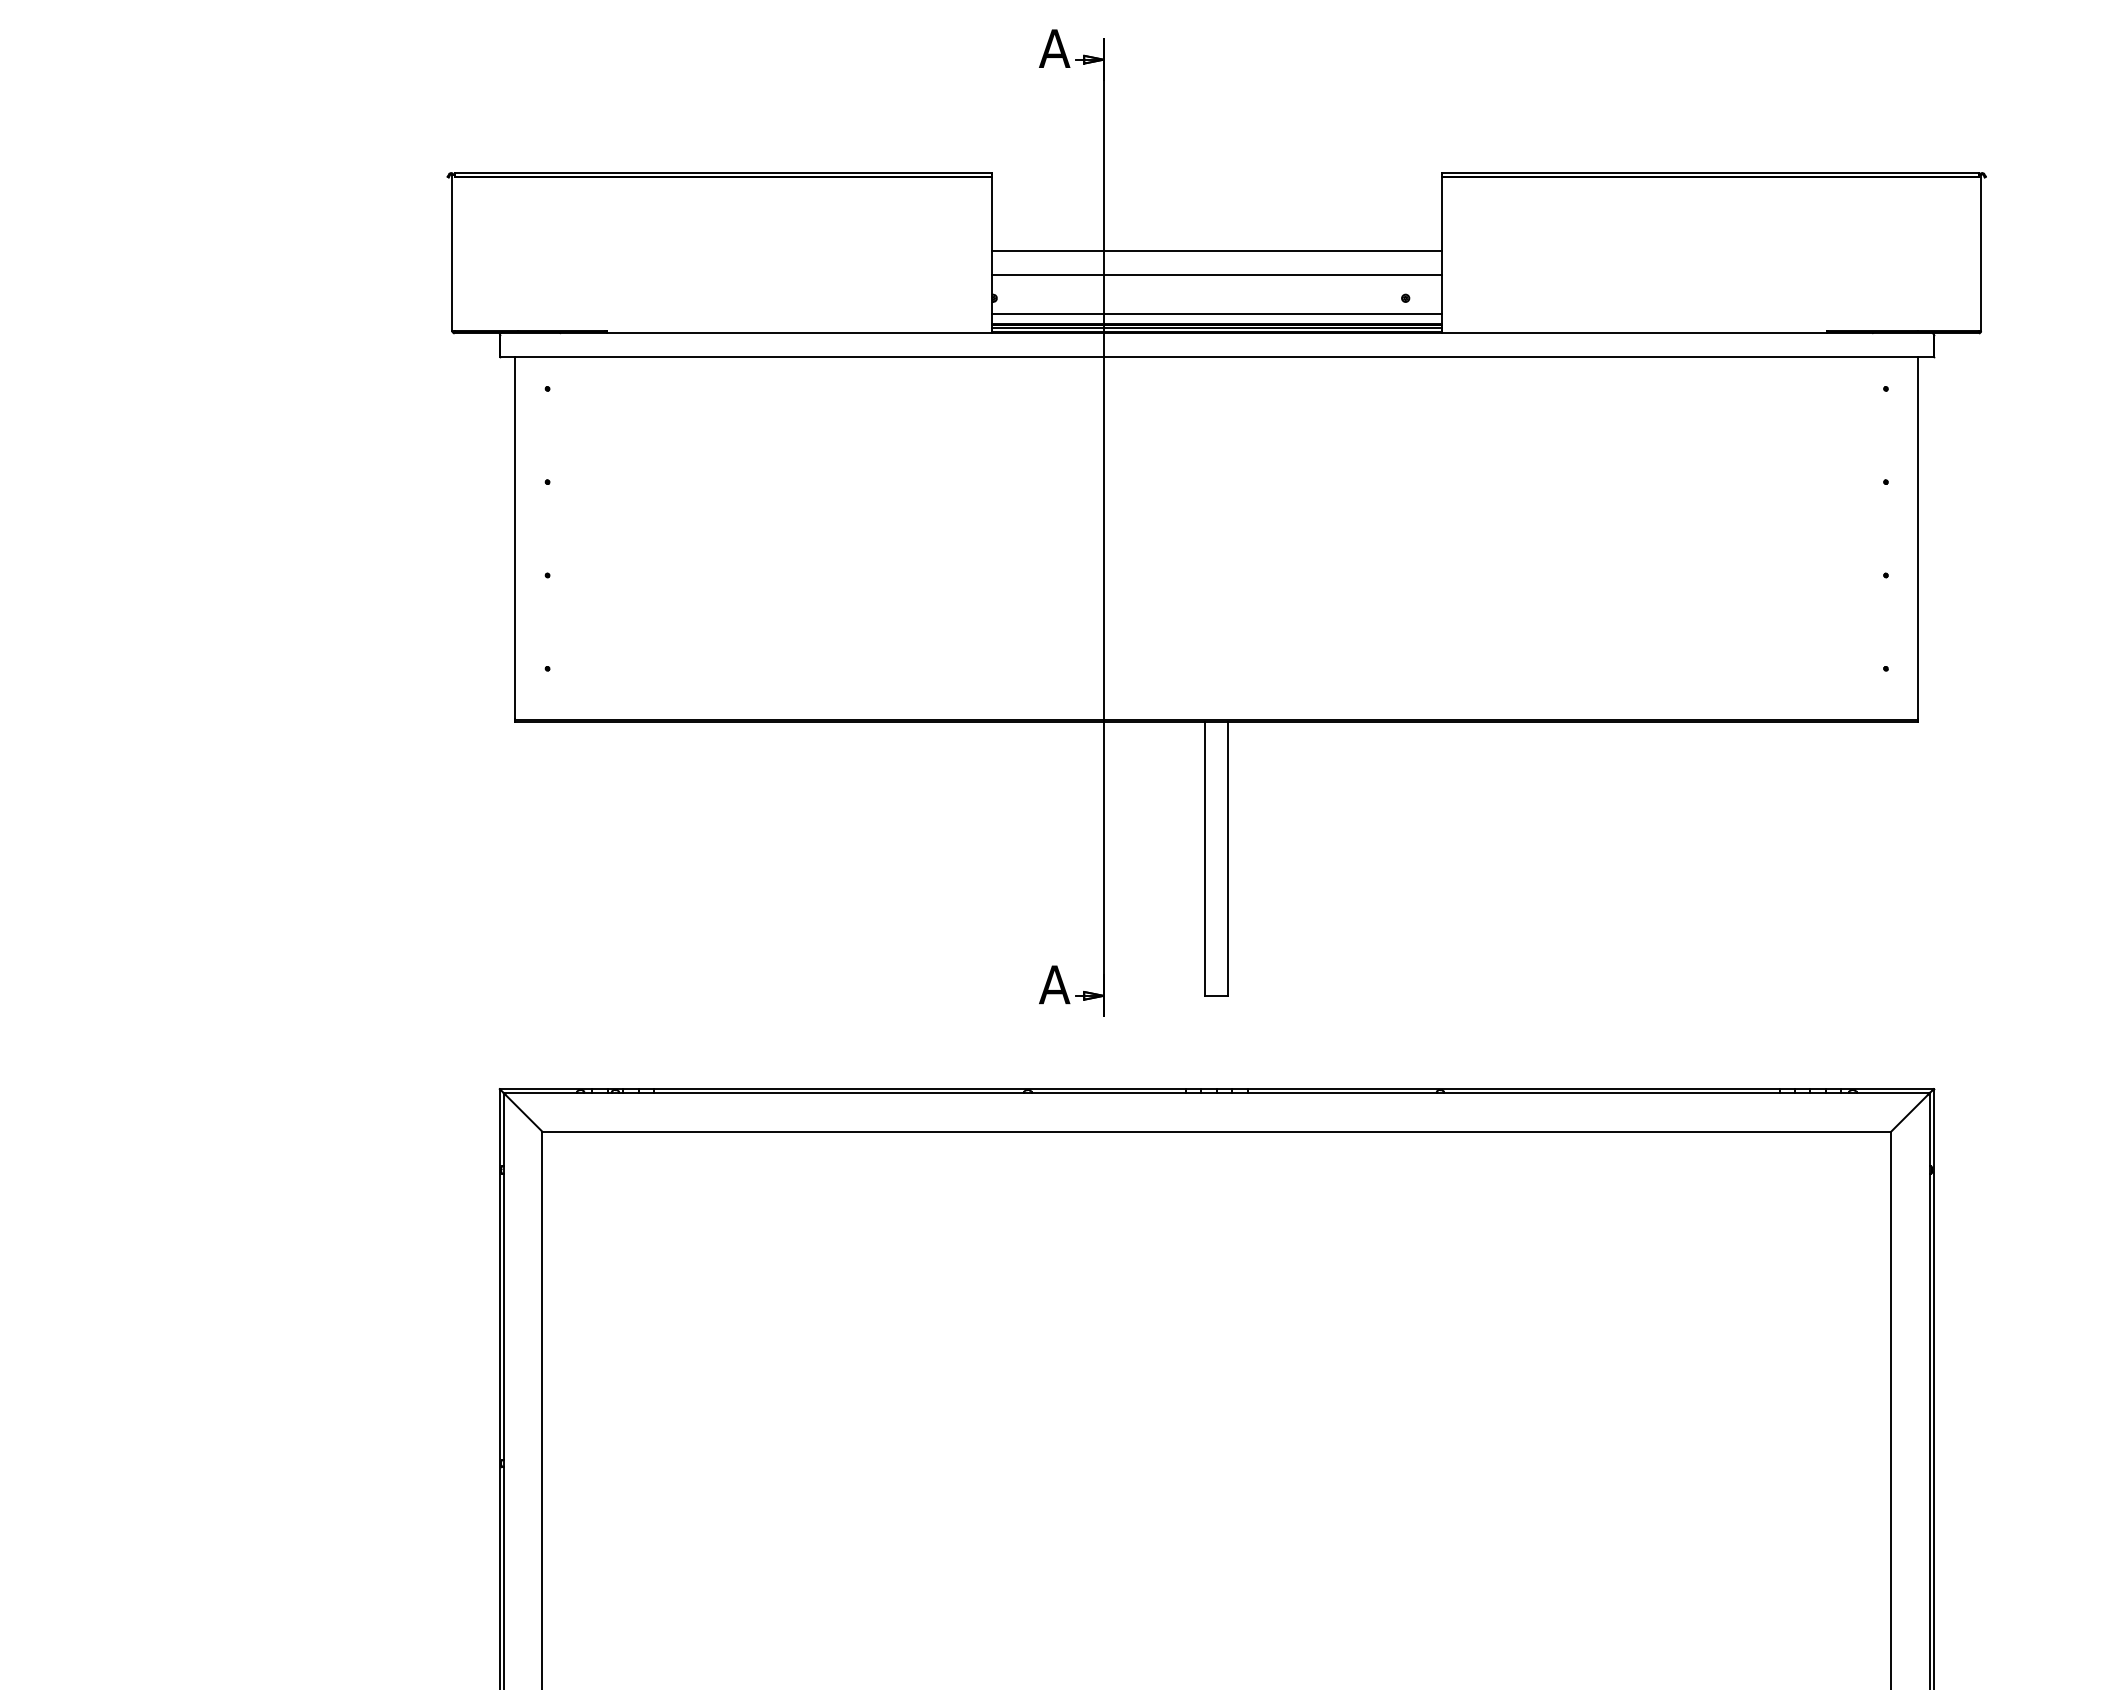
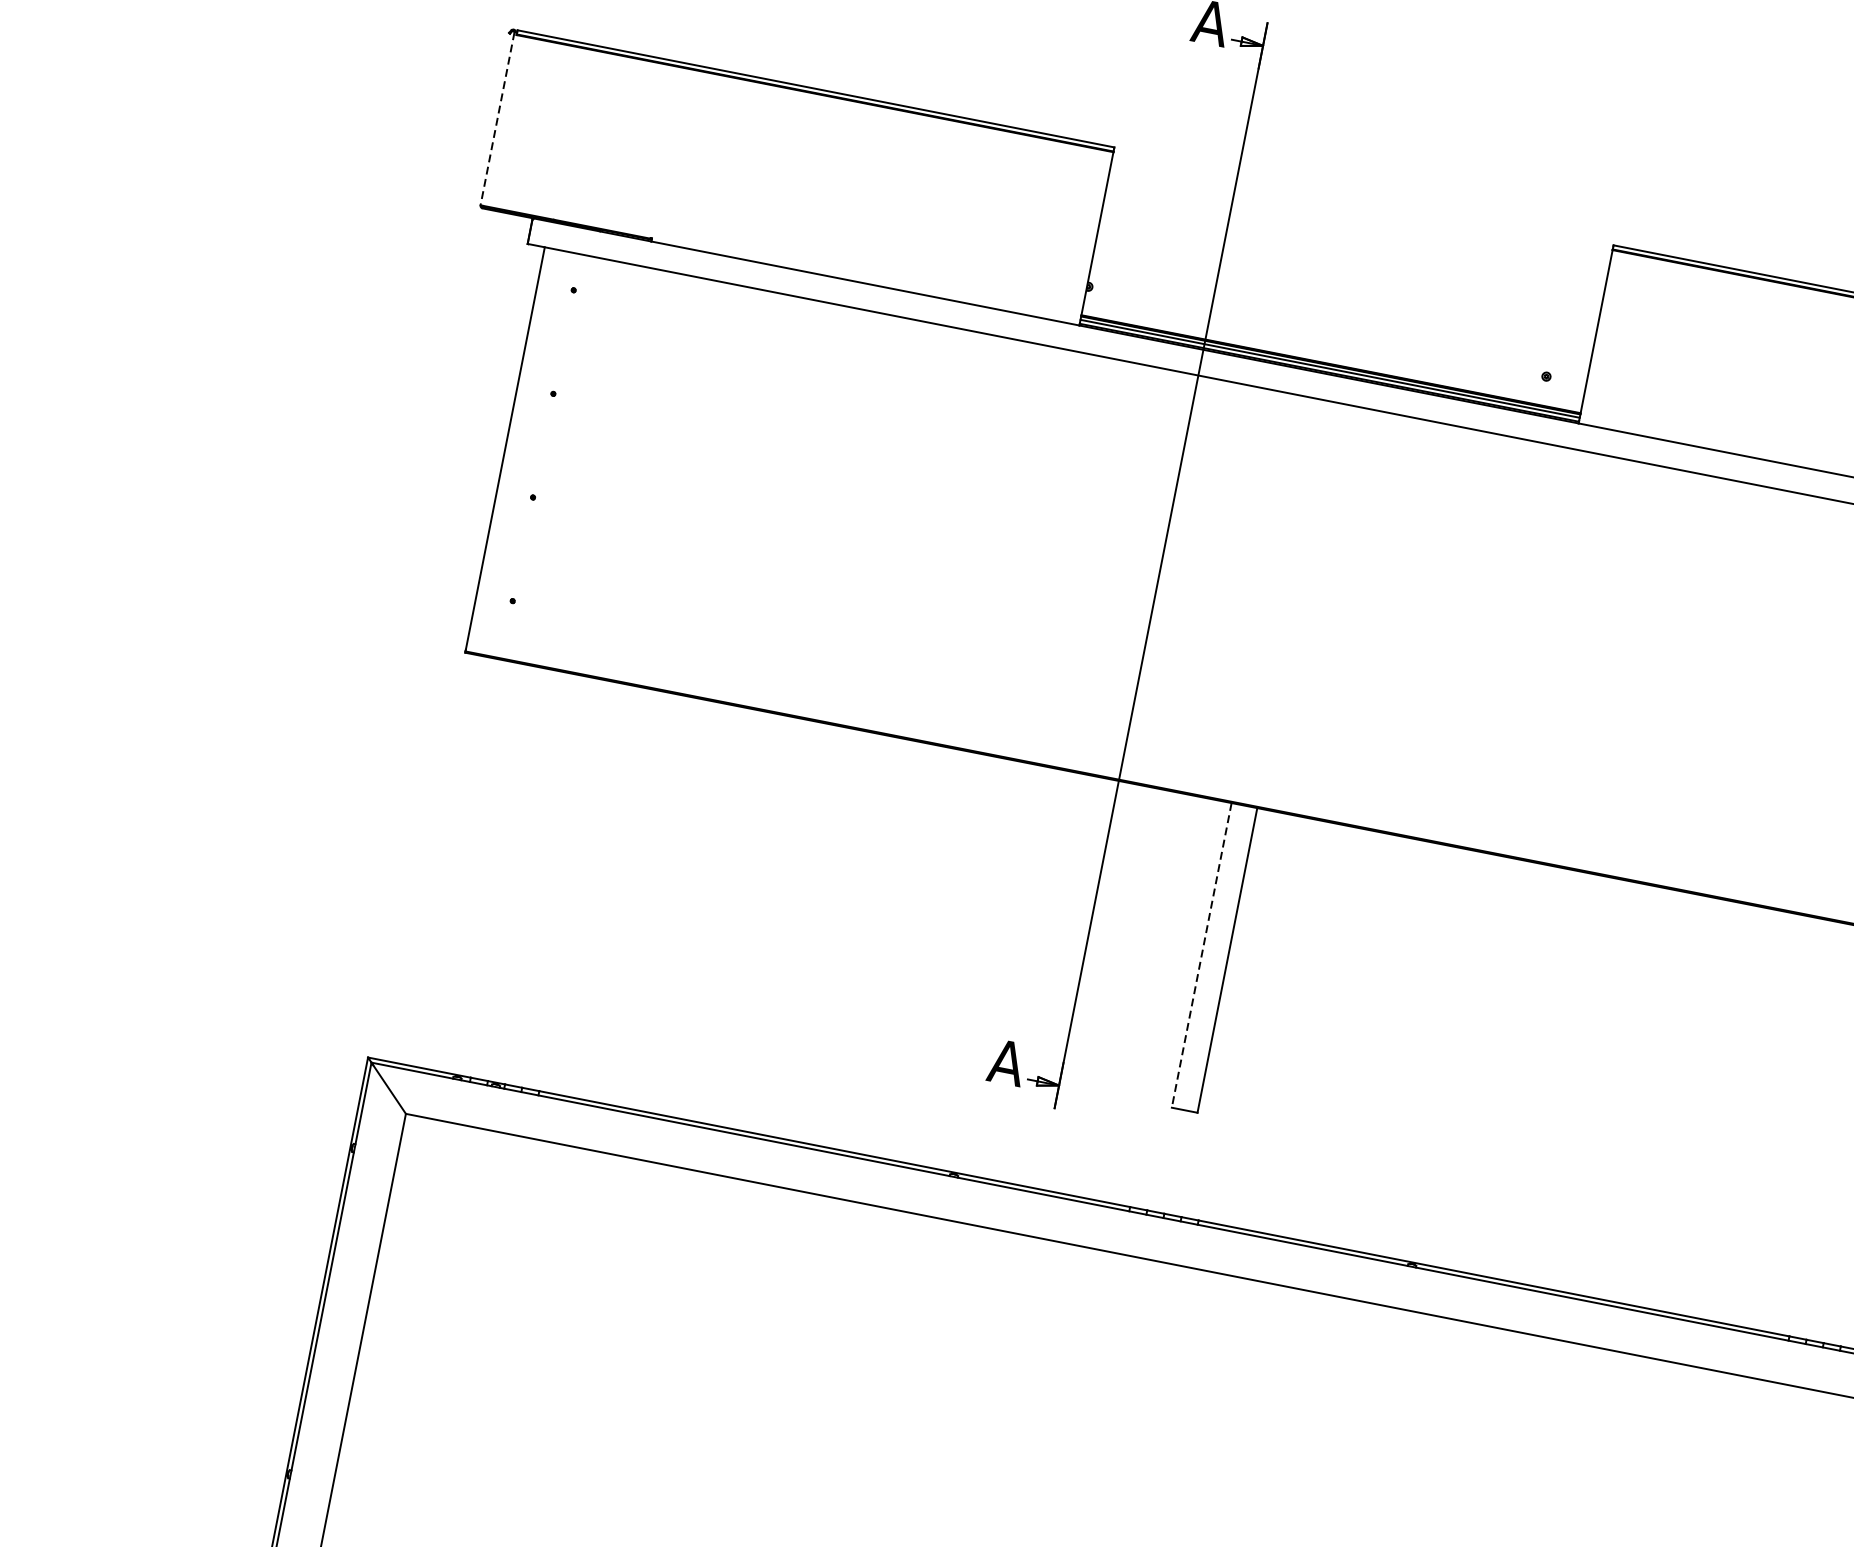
line: (1216, 250) -> (1346, 282), removed
line: (452, 253) -> (497, 119), solid -> dashed
line: (1216, 275) -> (1341, 310), removed
line: (1216, 313) -> (1333, 352), removed
line: (1205, 859) -> (1201, 956), solid -> dashed

